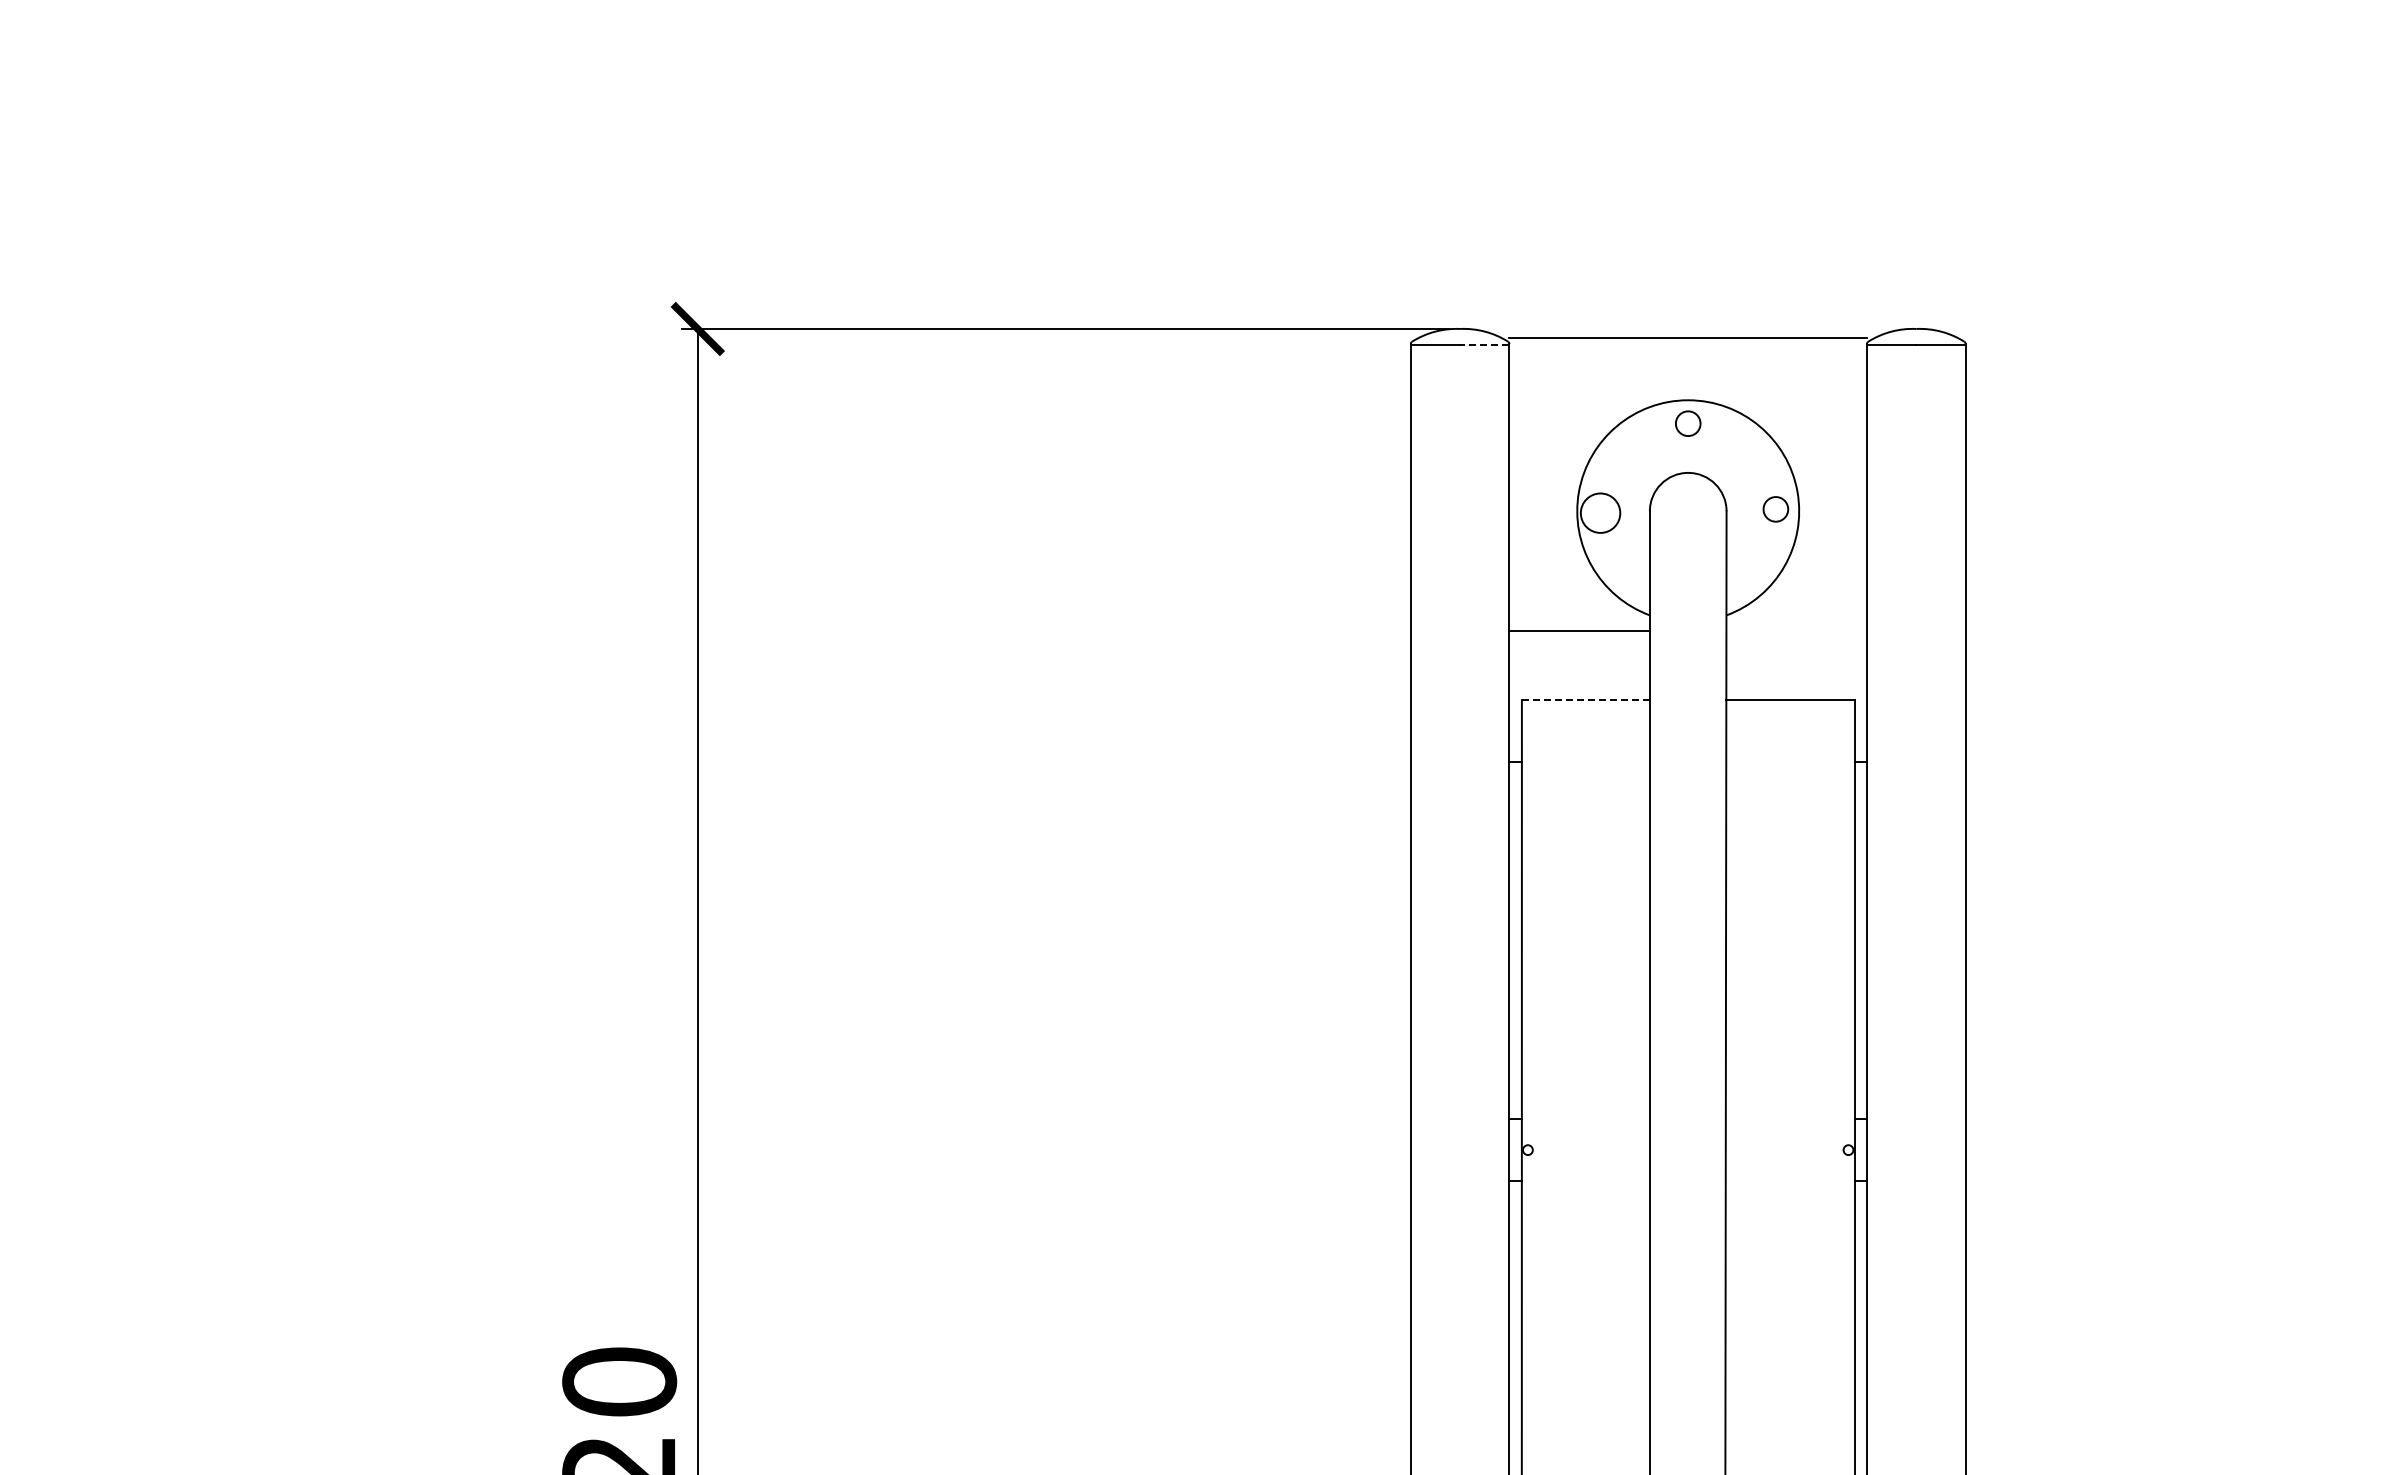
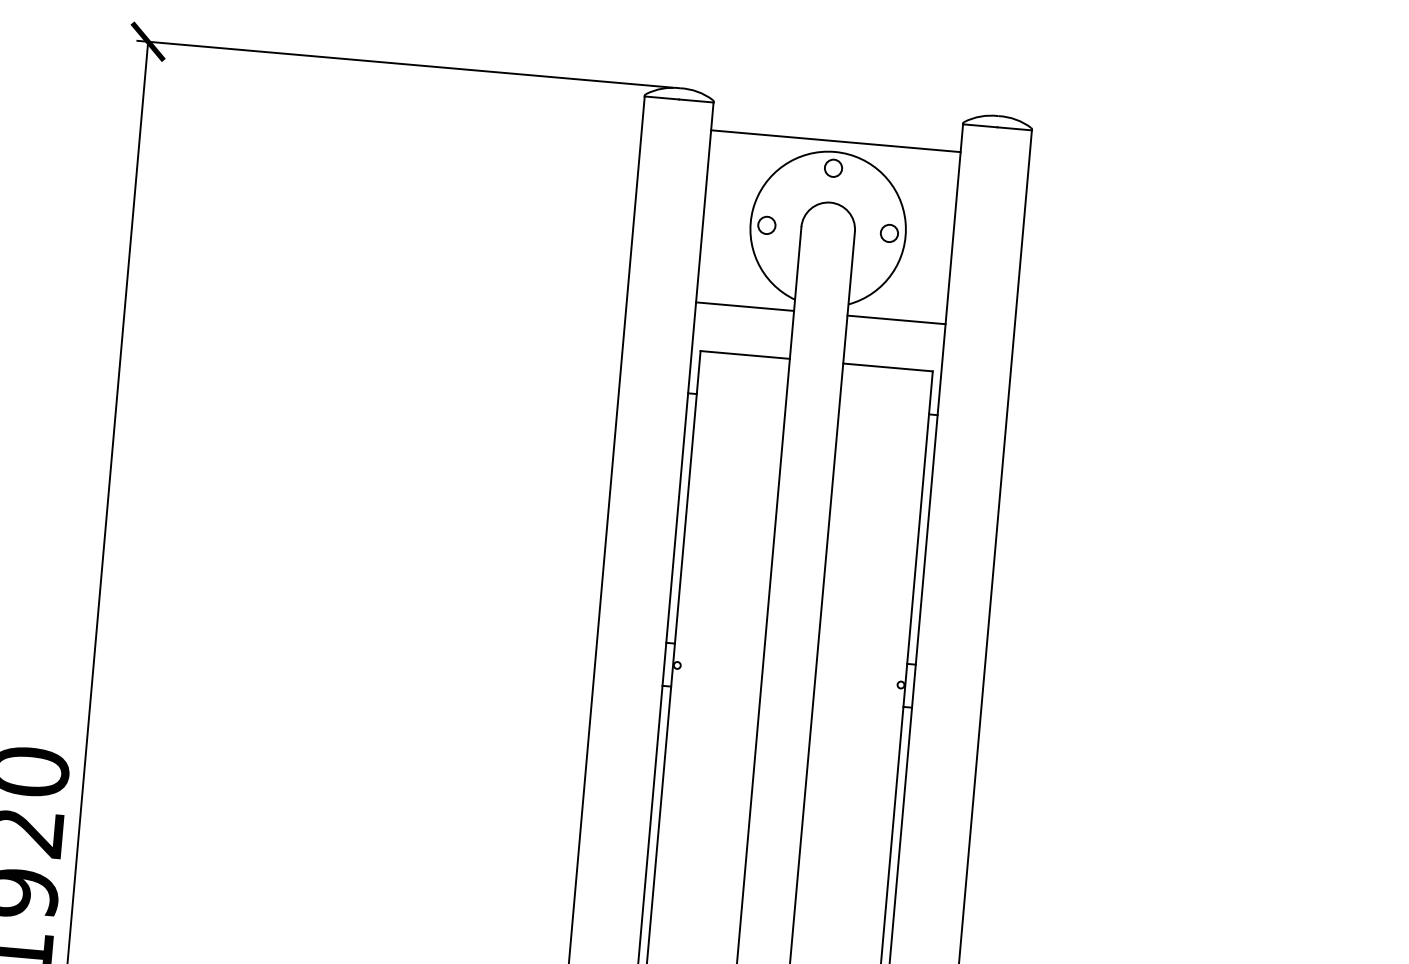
line: (1688, 337) -> (836, 140), moved
line: (1484, 345) -> (696, 101), dashed -> solid
circle: (1600, 512) -> (766, 224), size x0.62
line: (1796, 631) -> (896, 319), added
line: (1585, 700) -> (744, 355), dashed -> solid

